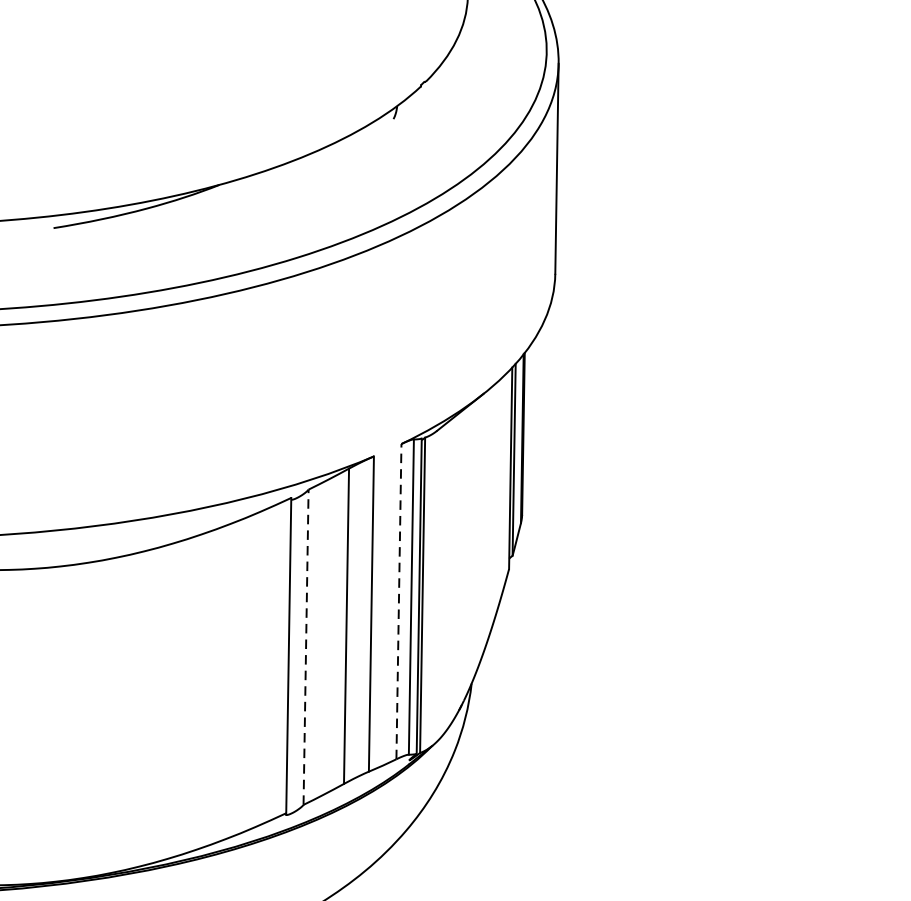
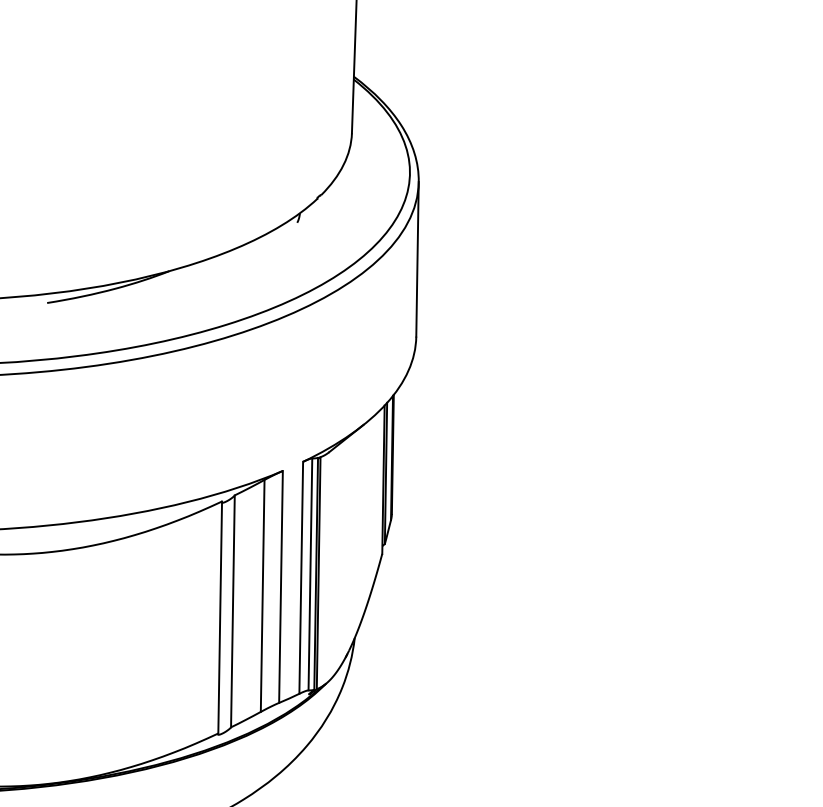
line: (399, 601) -> (301, 577), dashed -> solid
line: (305, 647) -> (232, 611), dashed -> solid

